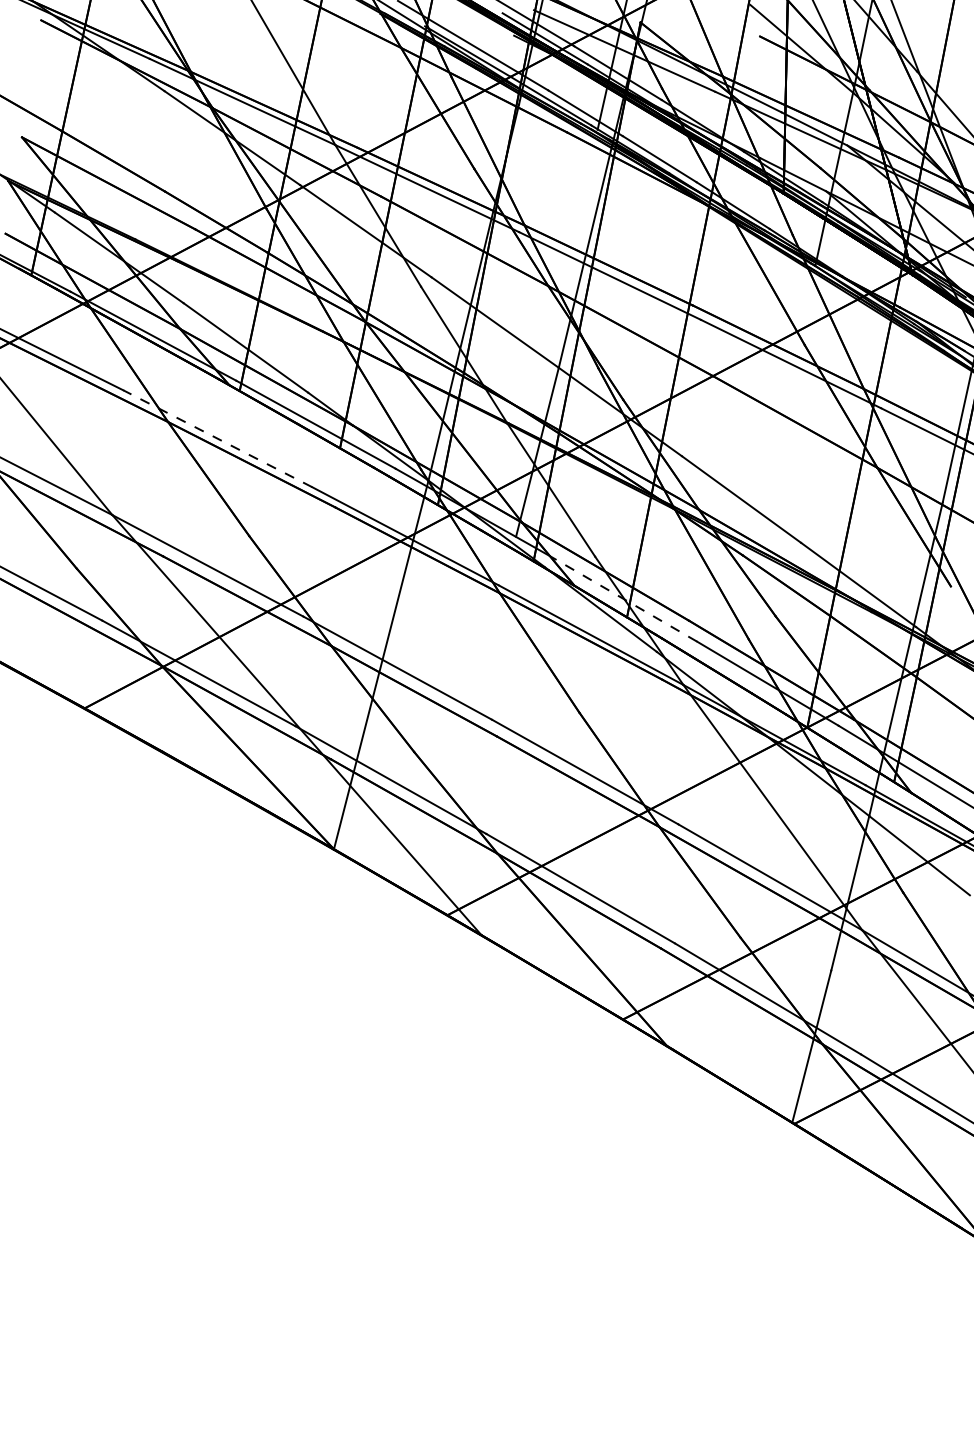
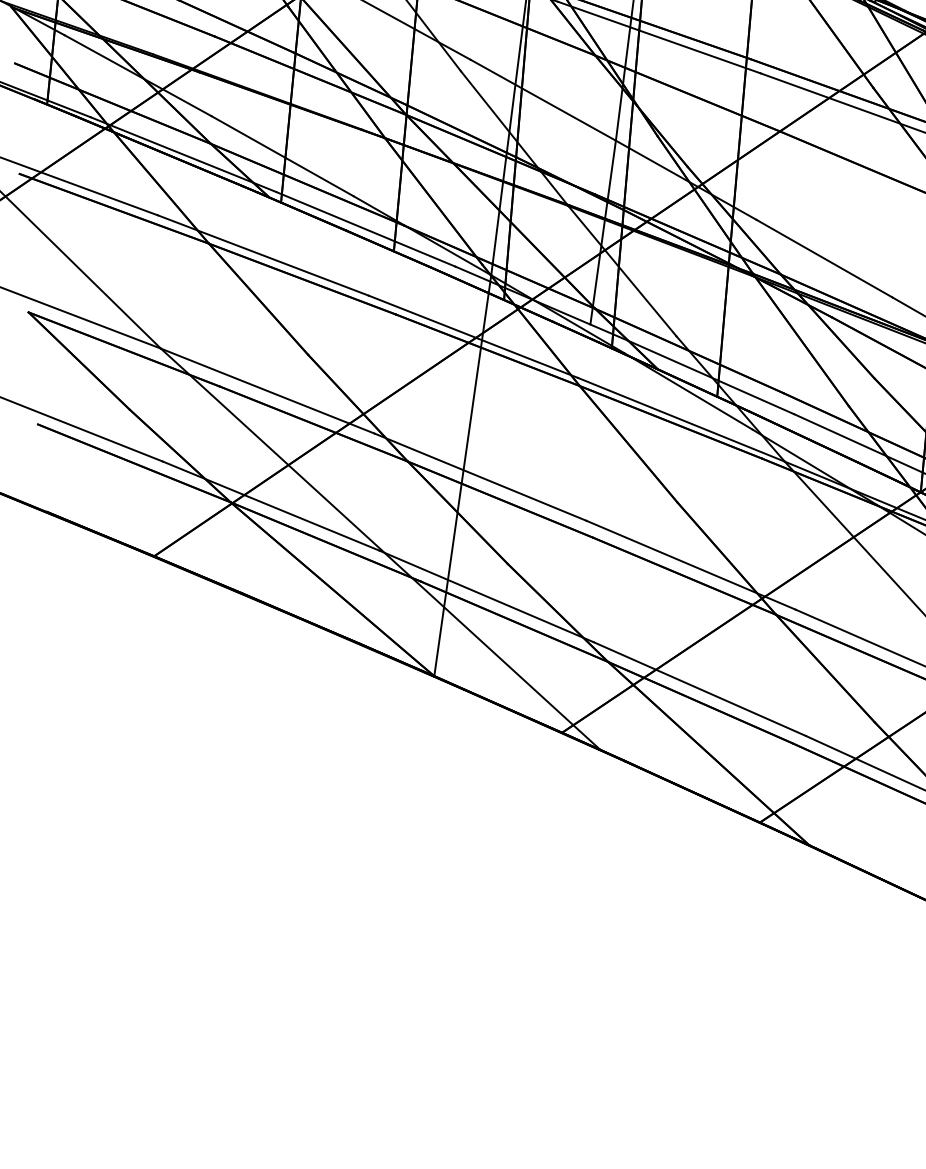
line: (217, 438) -> (263, 255), dashed -> solid
line: (622, 598) -> (710, 377), dashed -> solid

